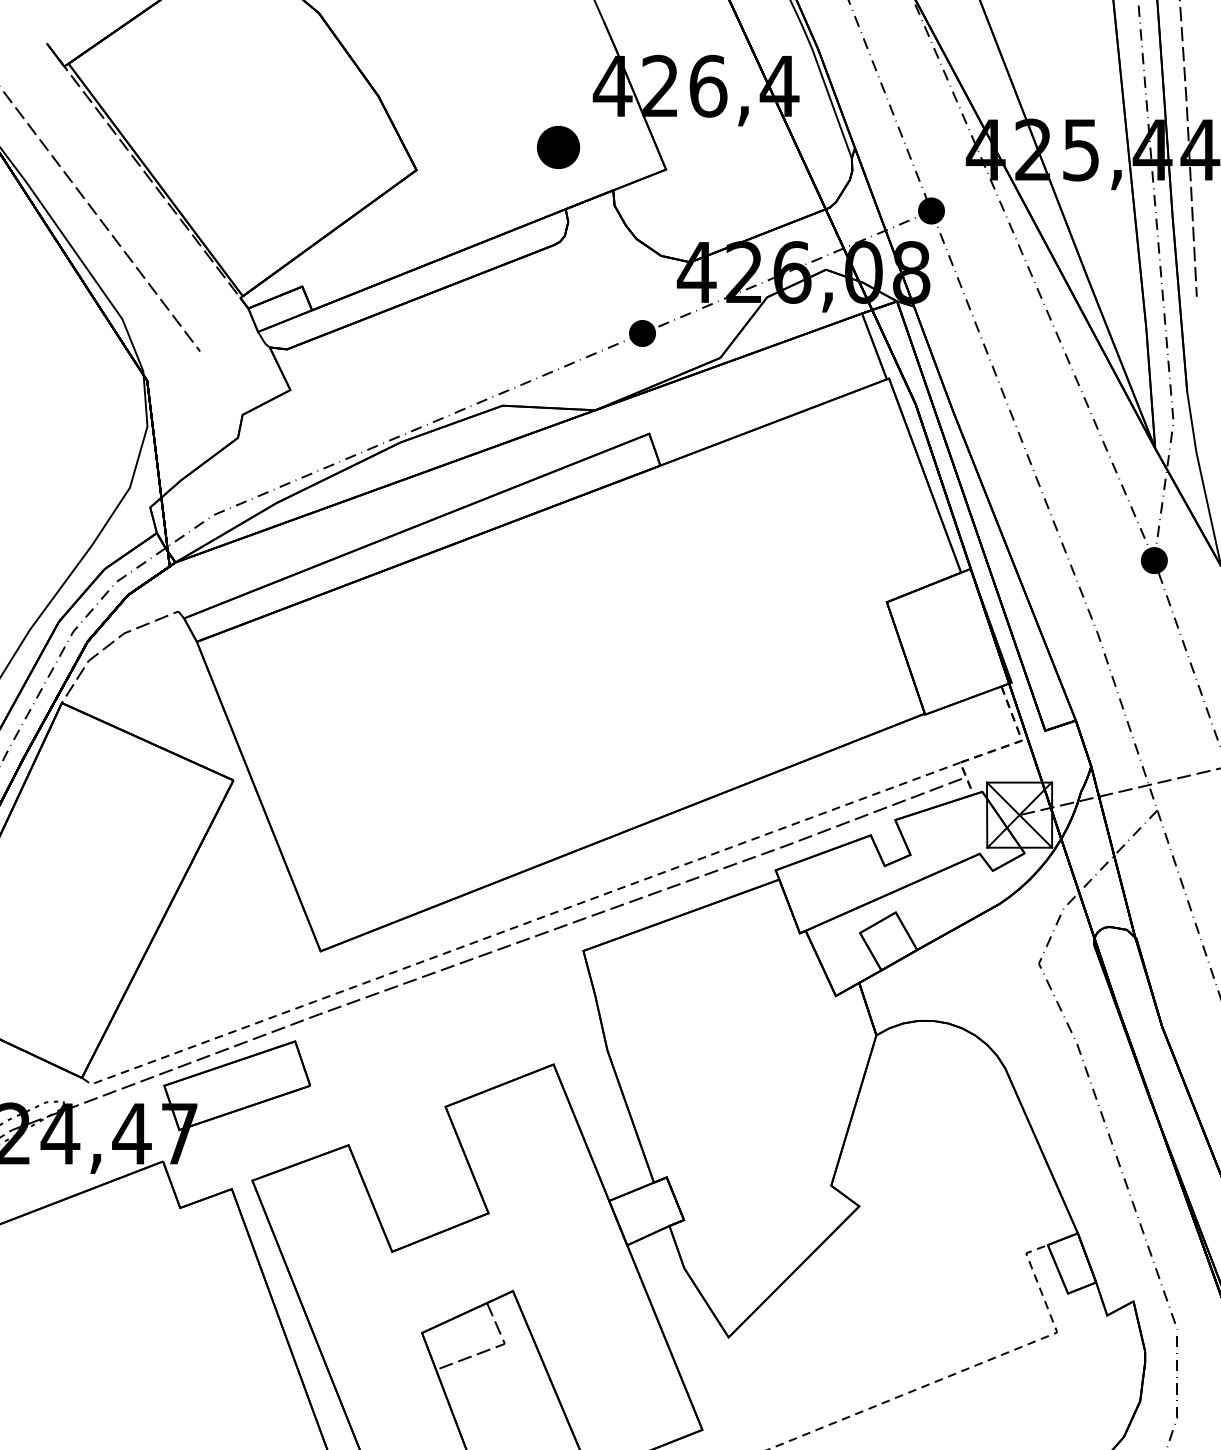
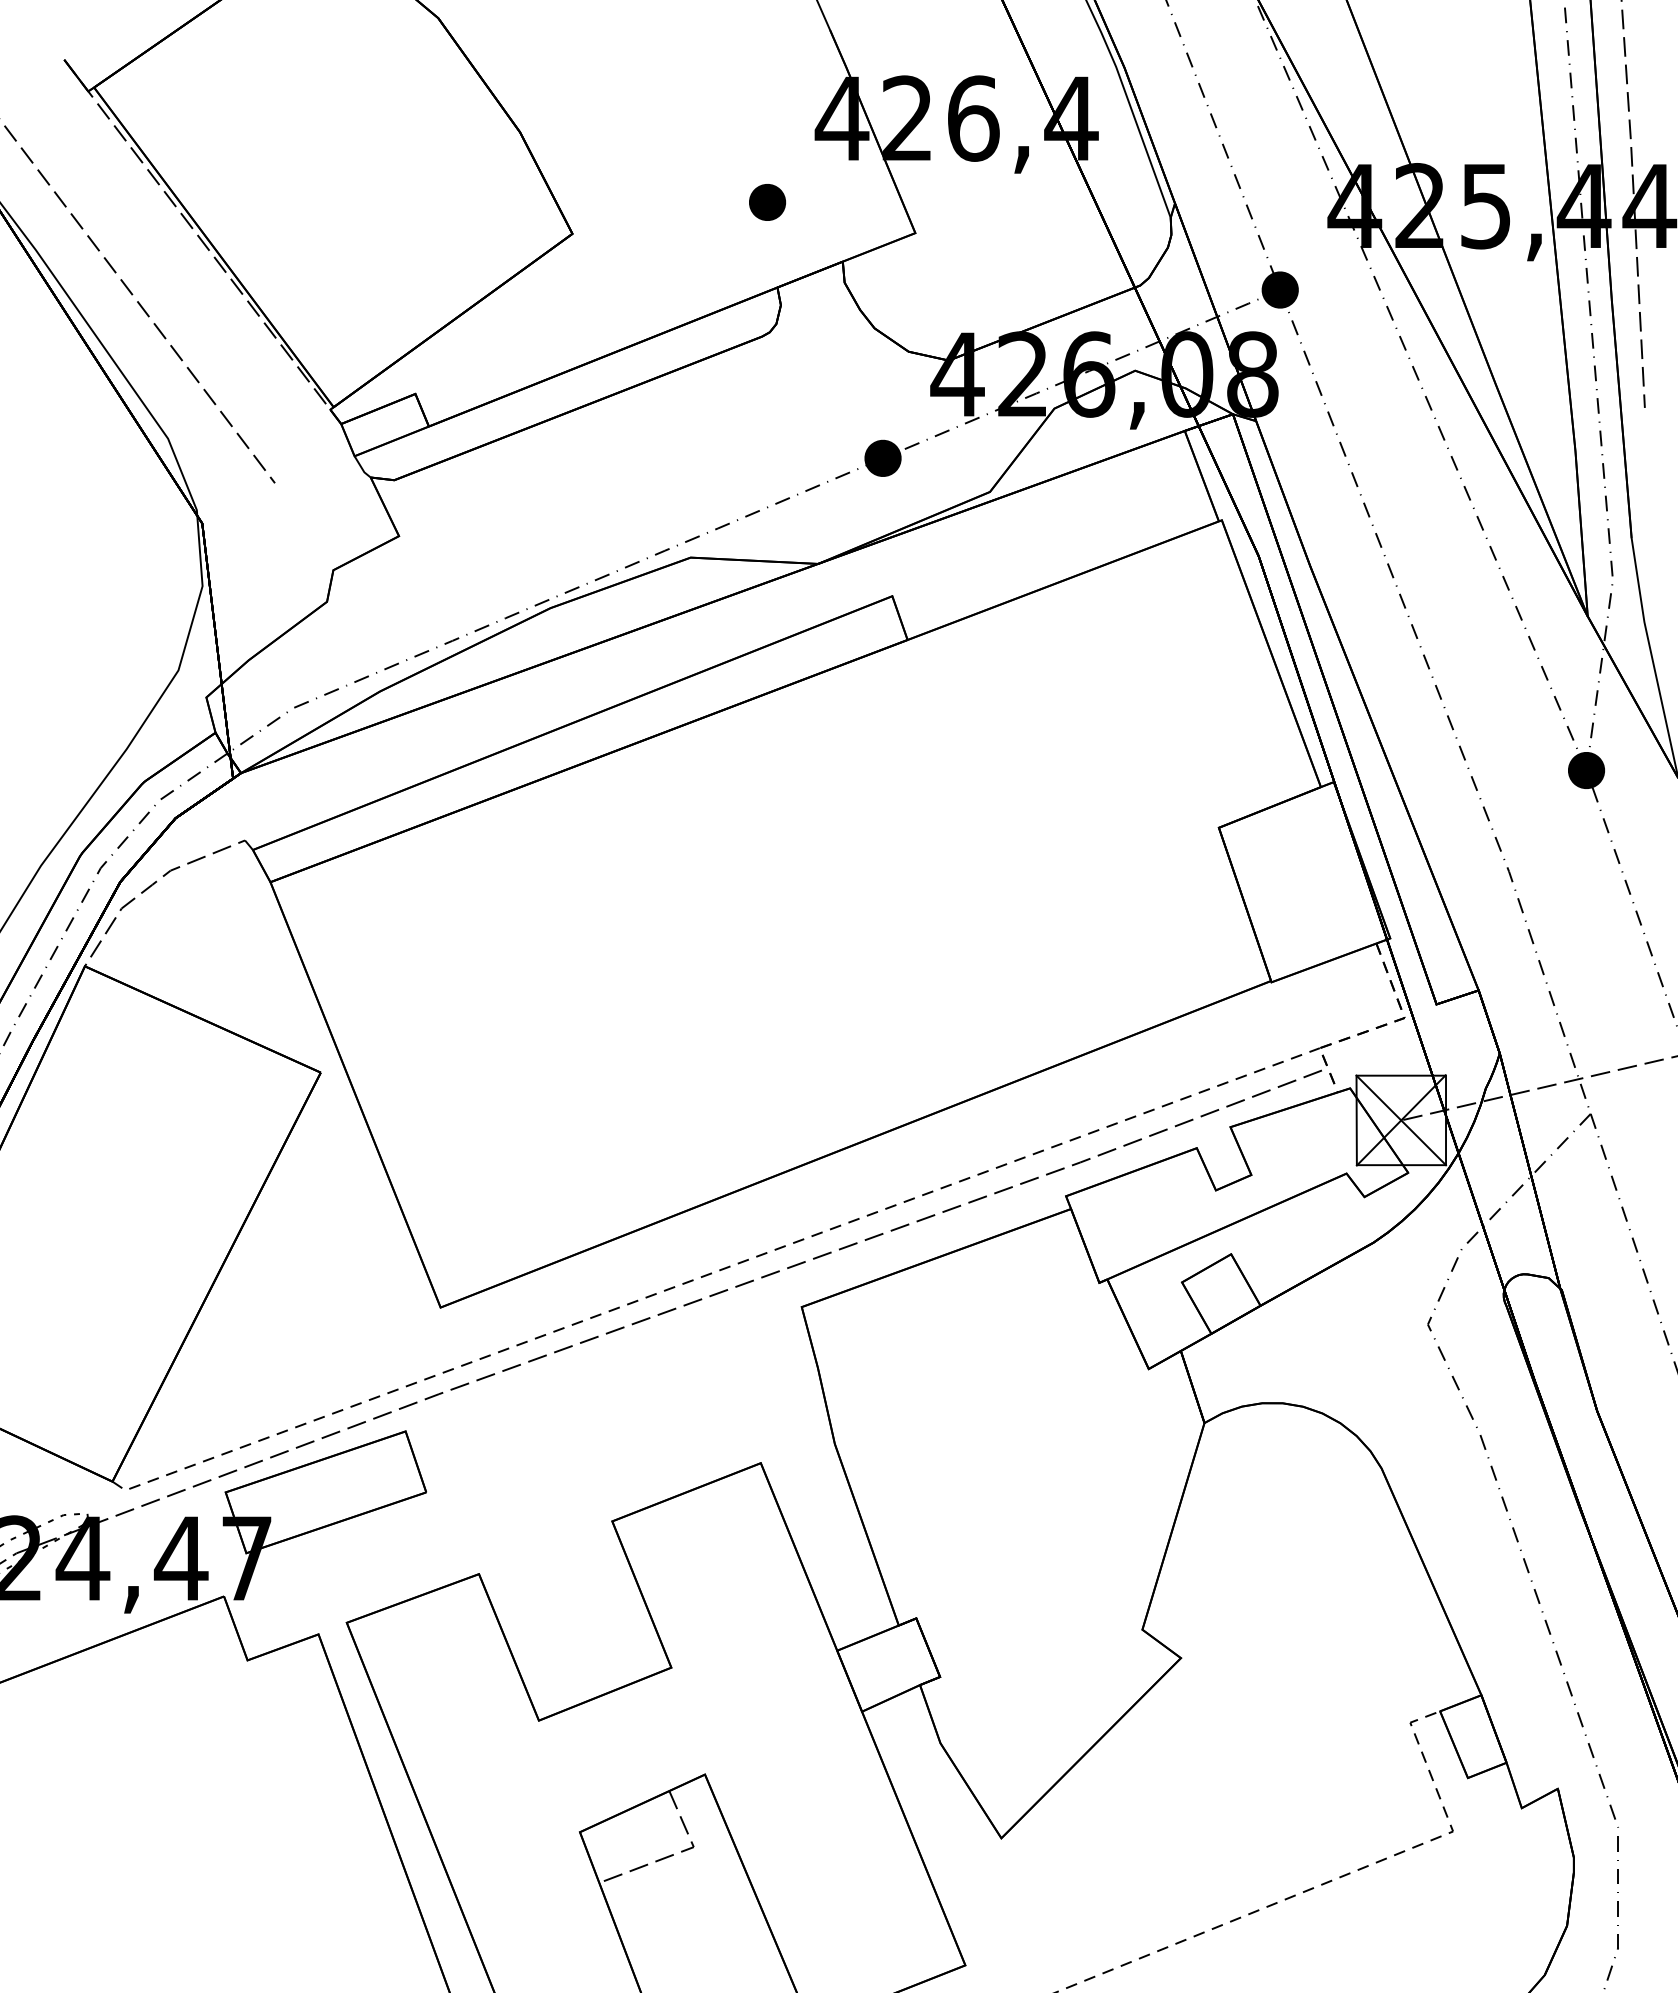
part: (558, 146) -> (767, 201), size x0.62

